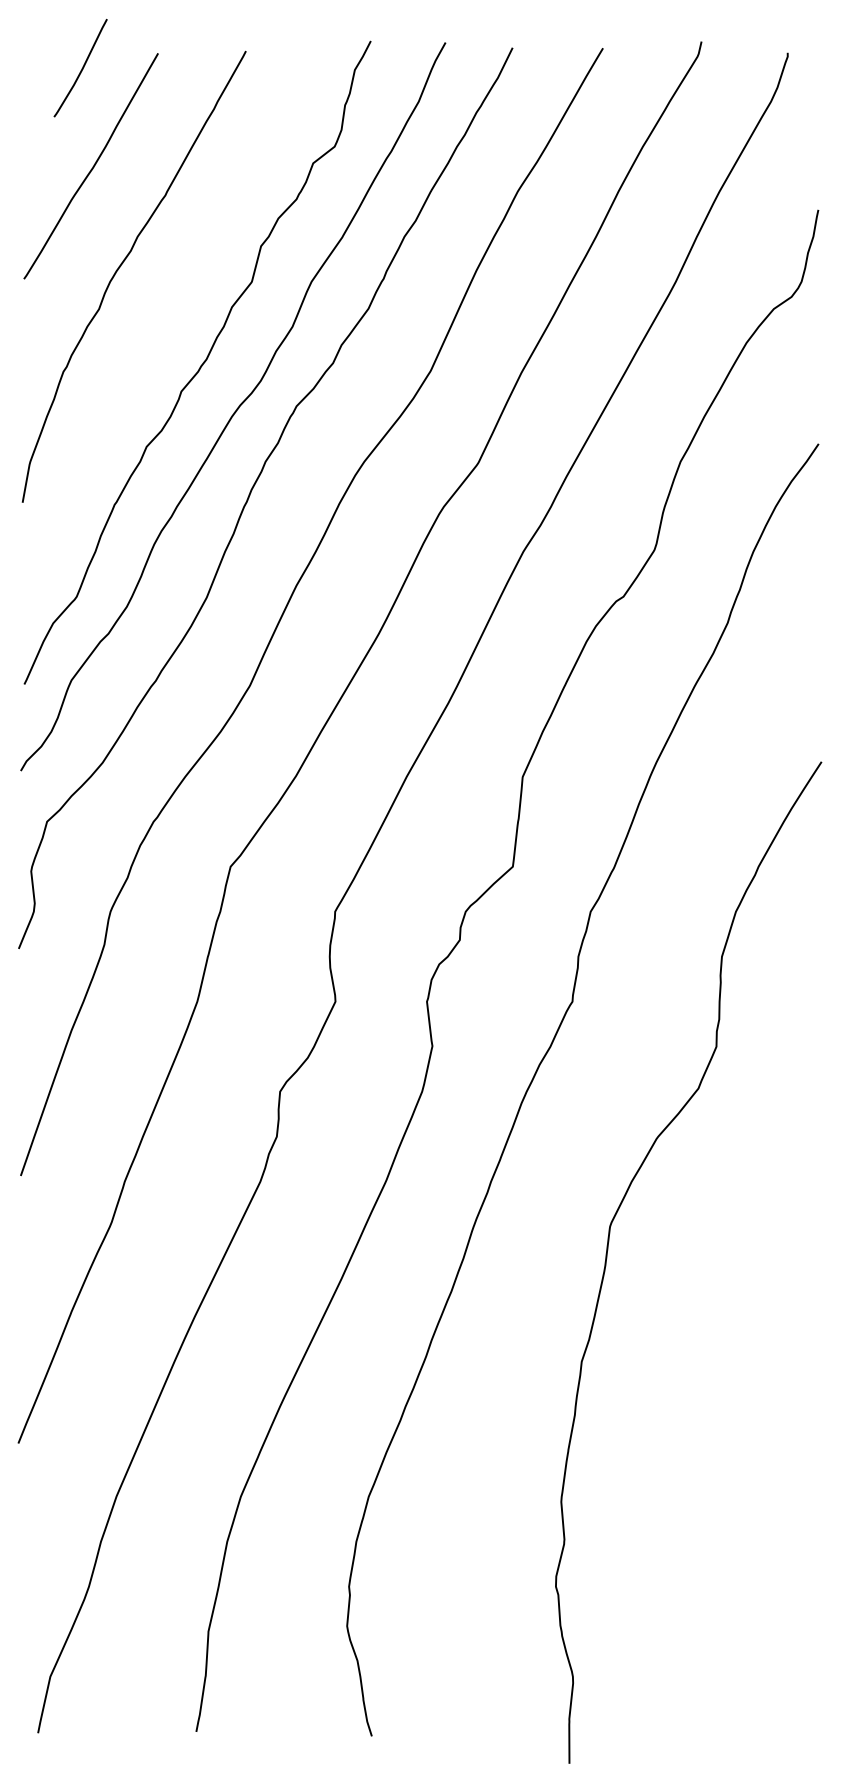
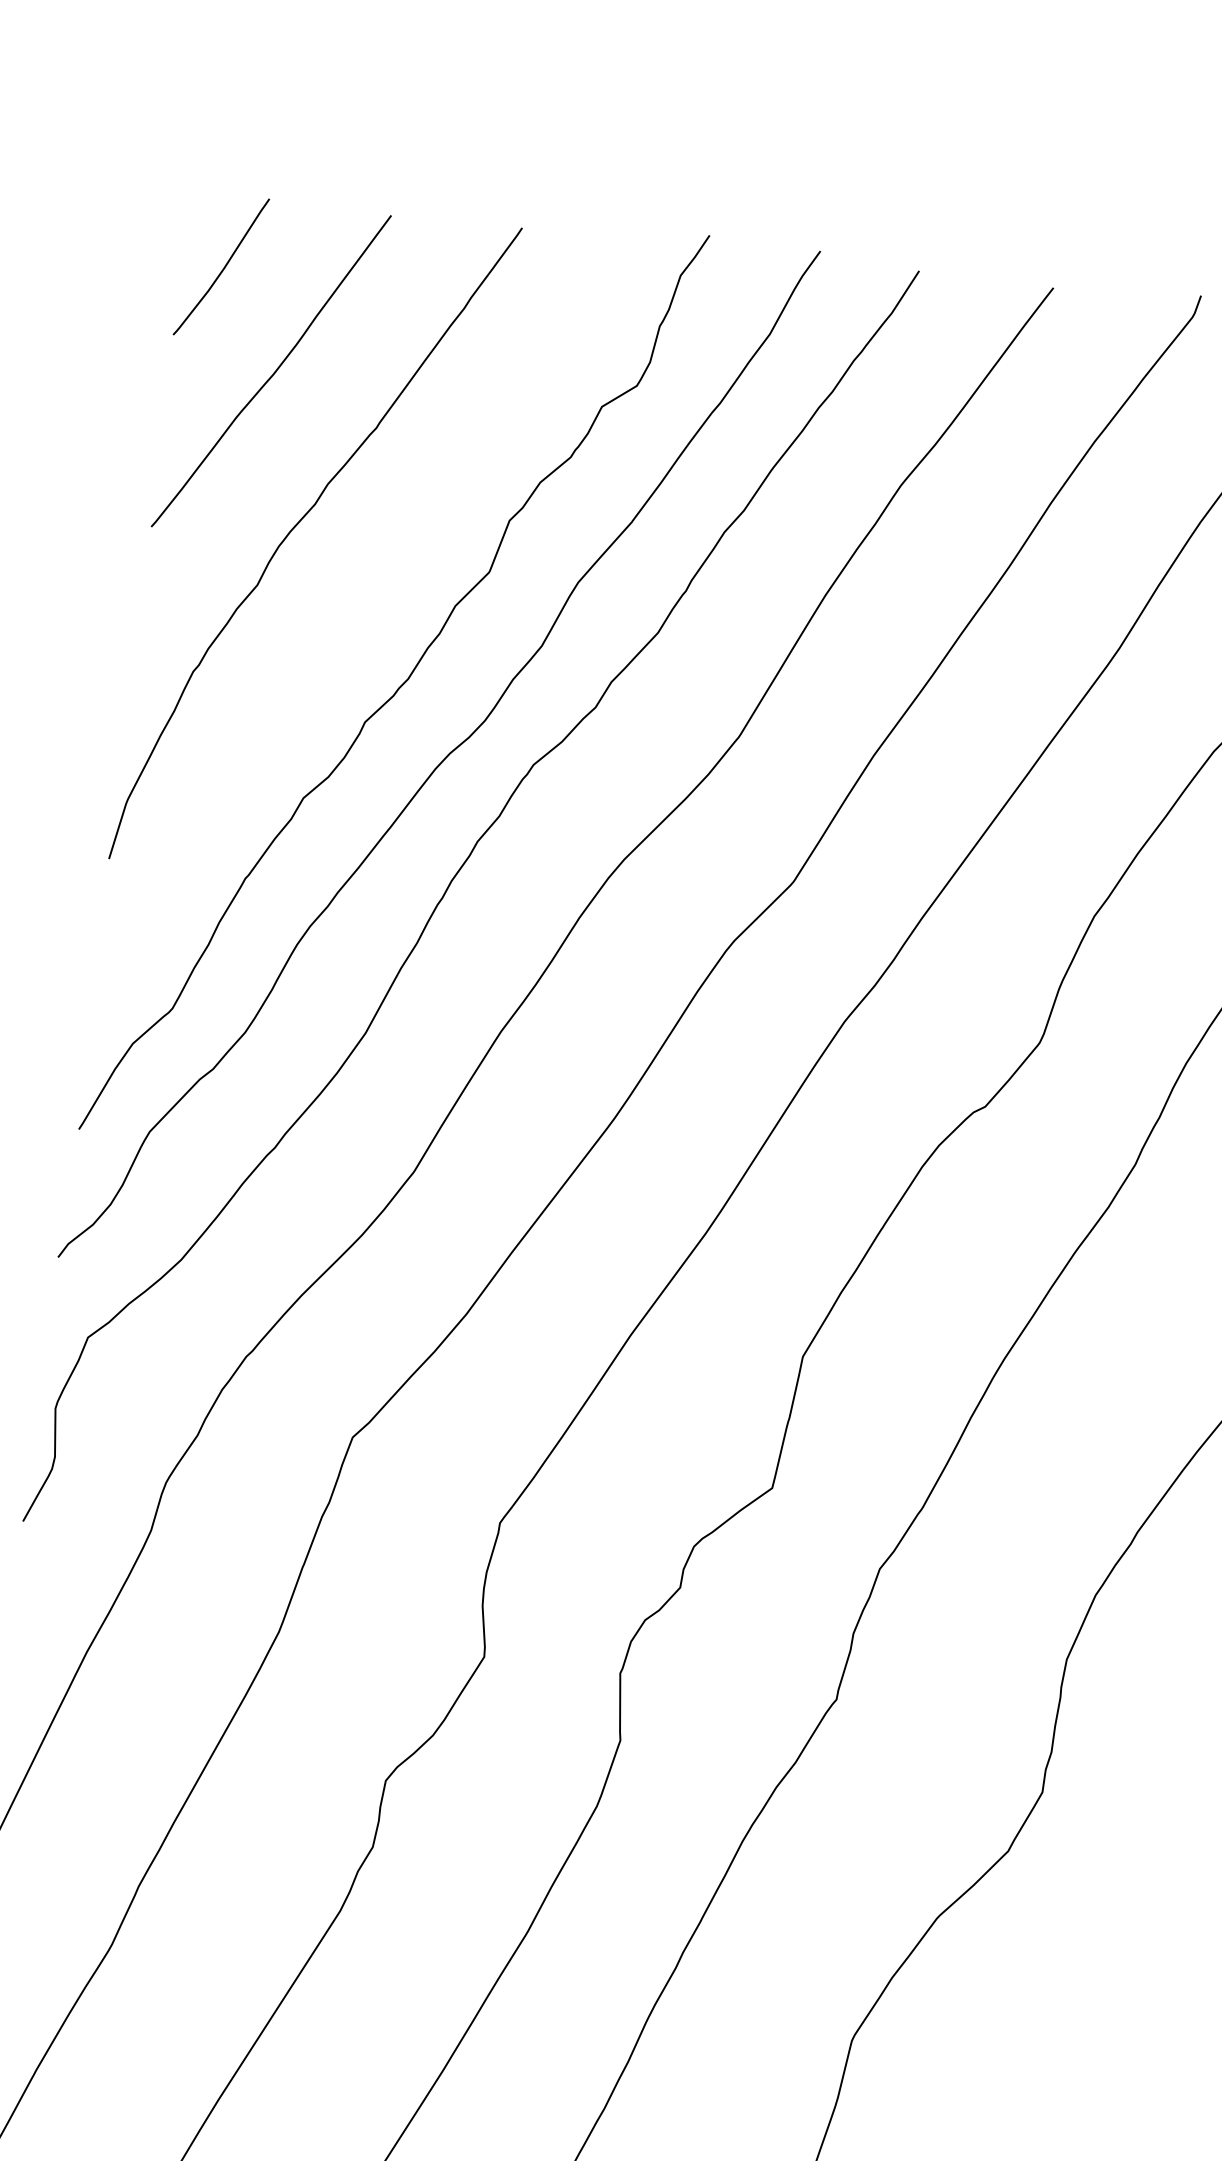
curve: (81, 68) -> (222, 267), moved

